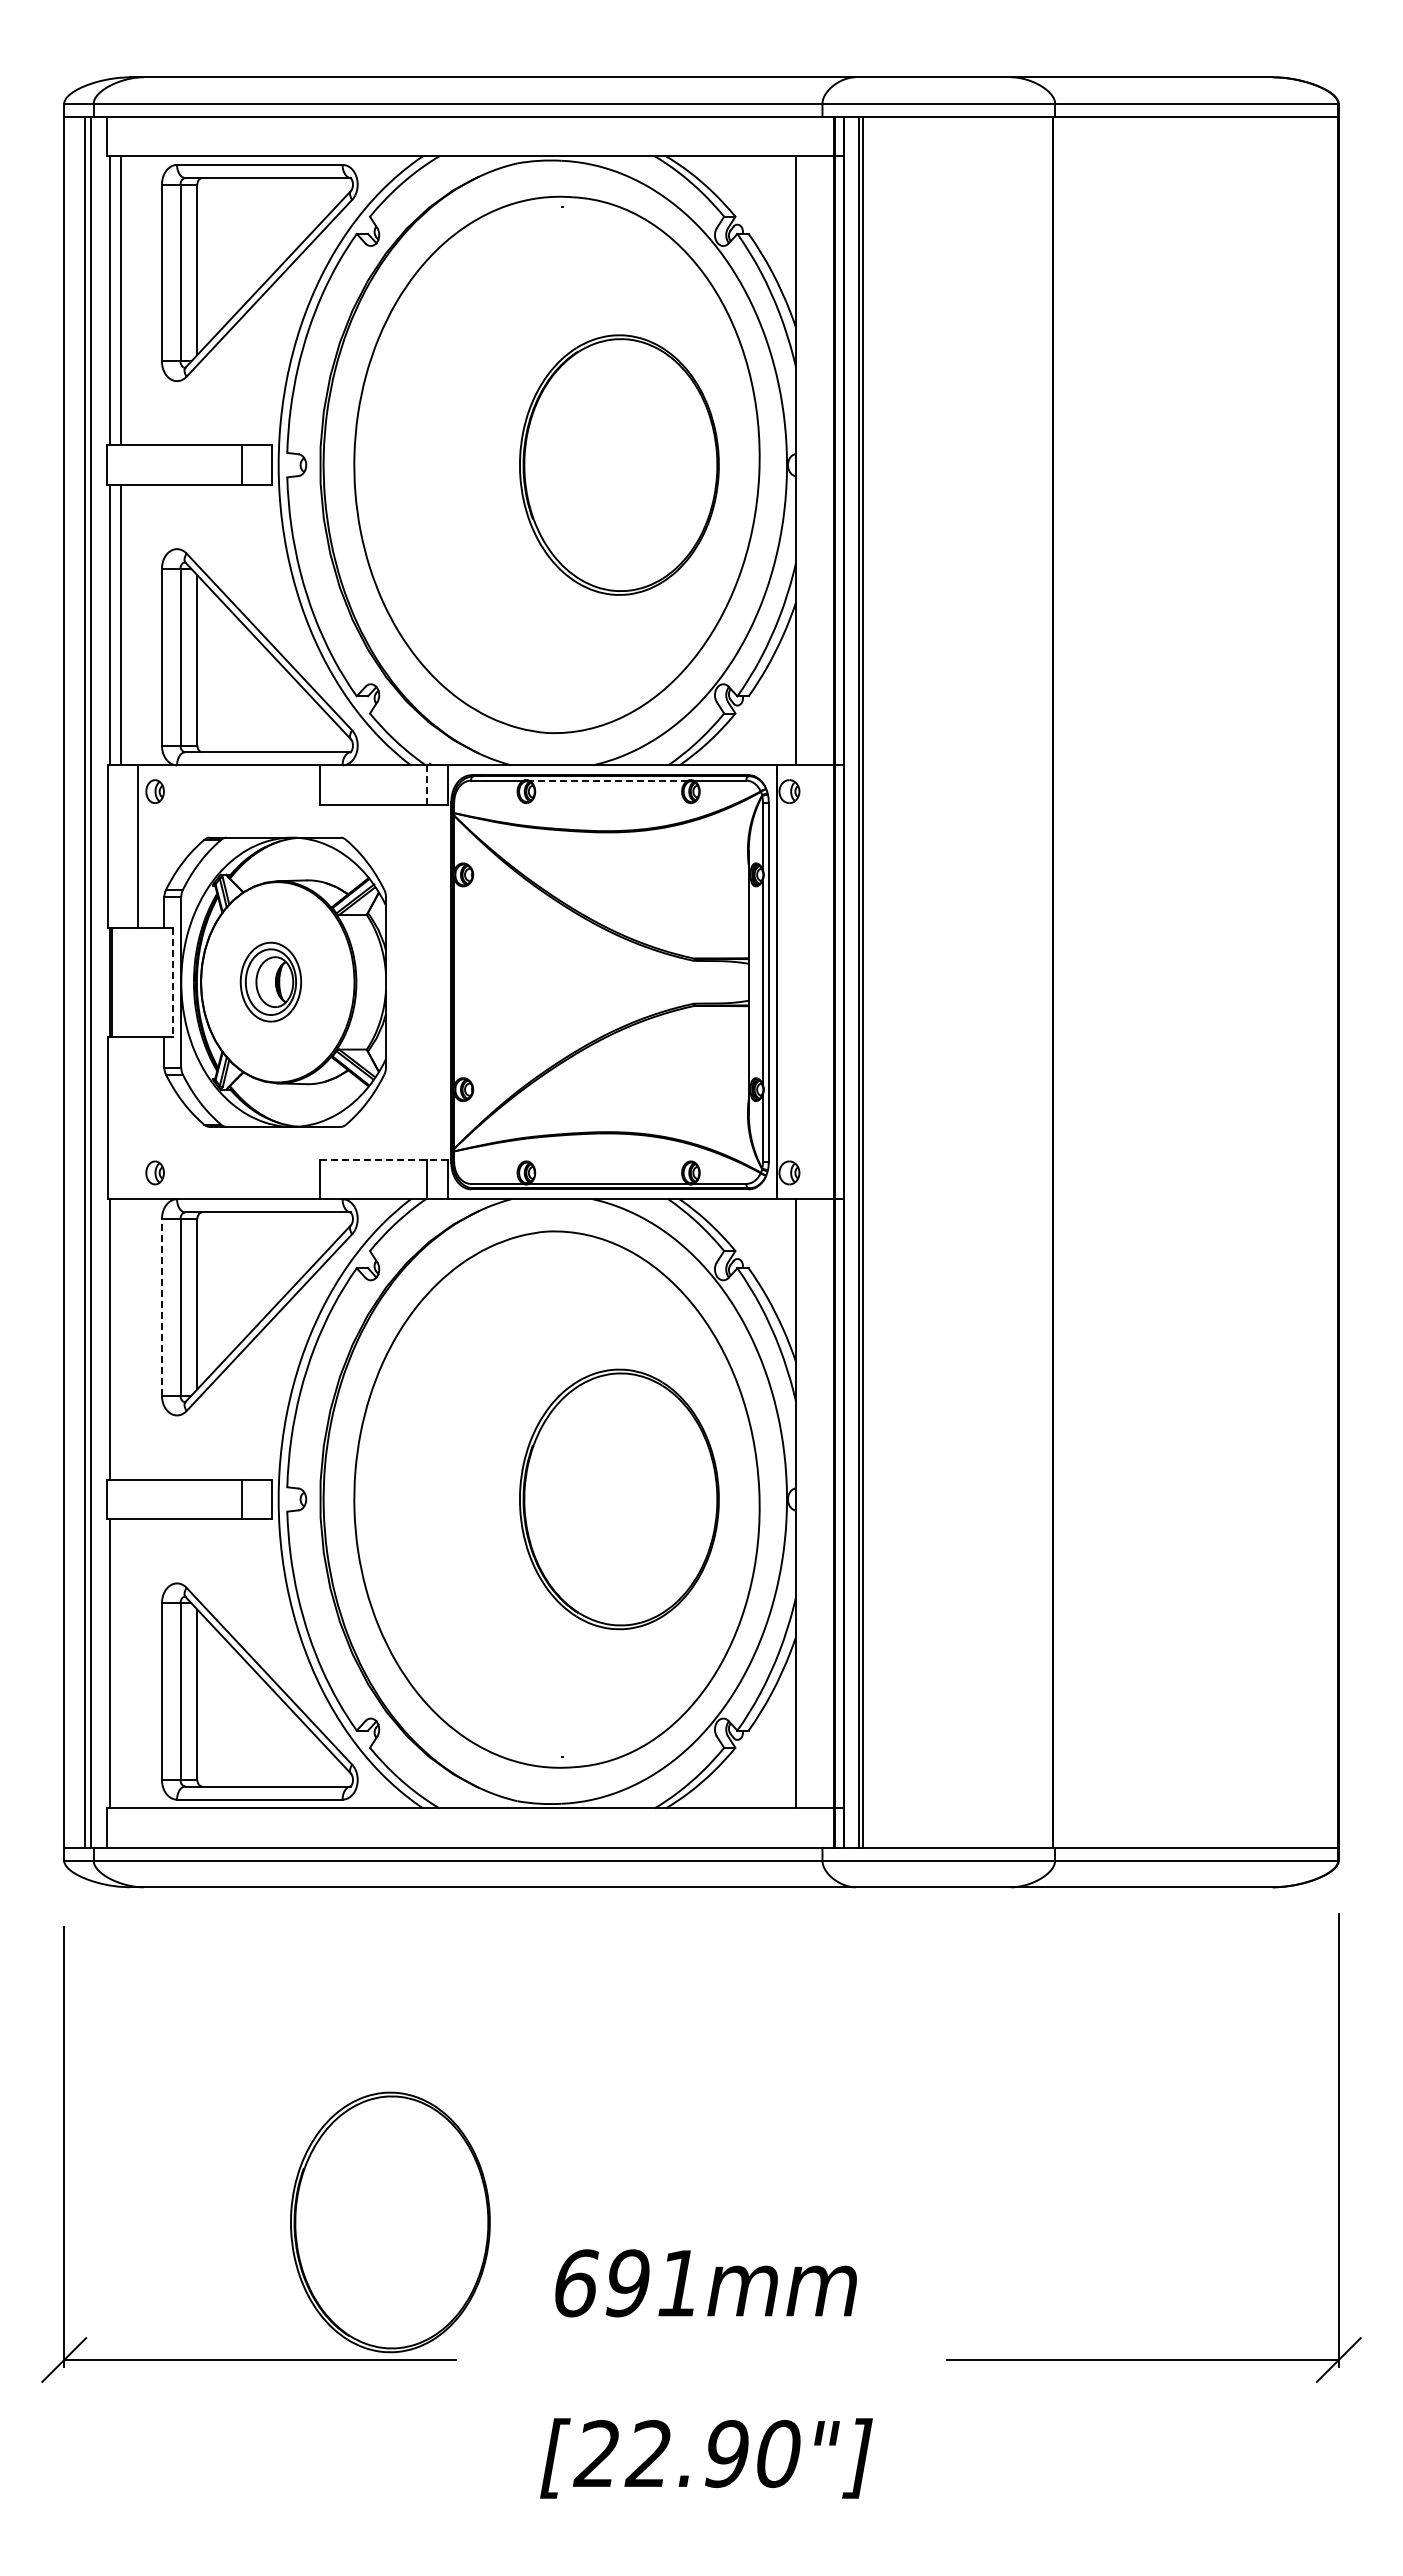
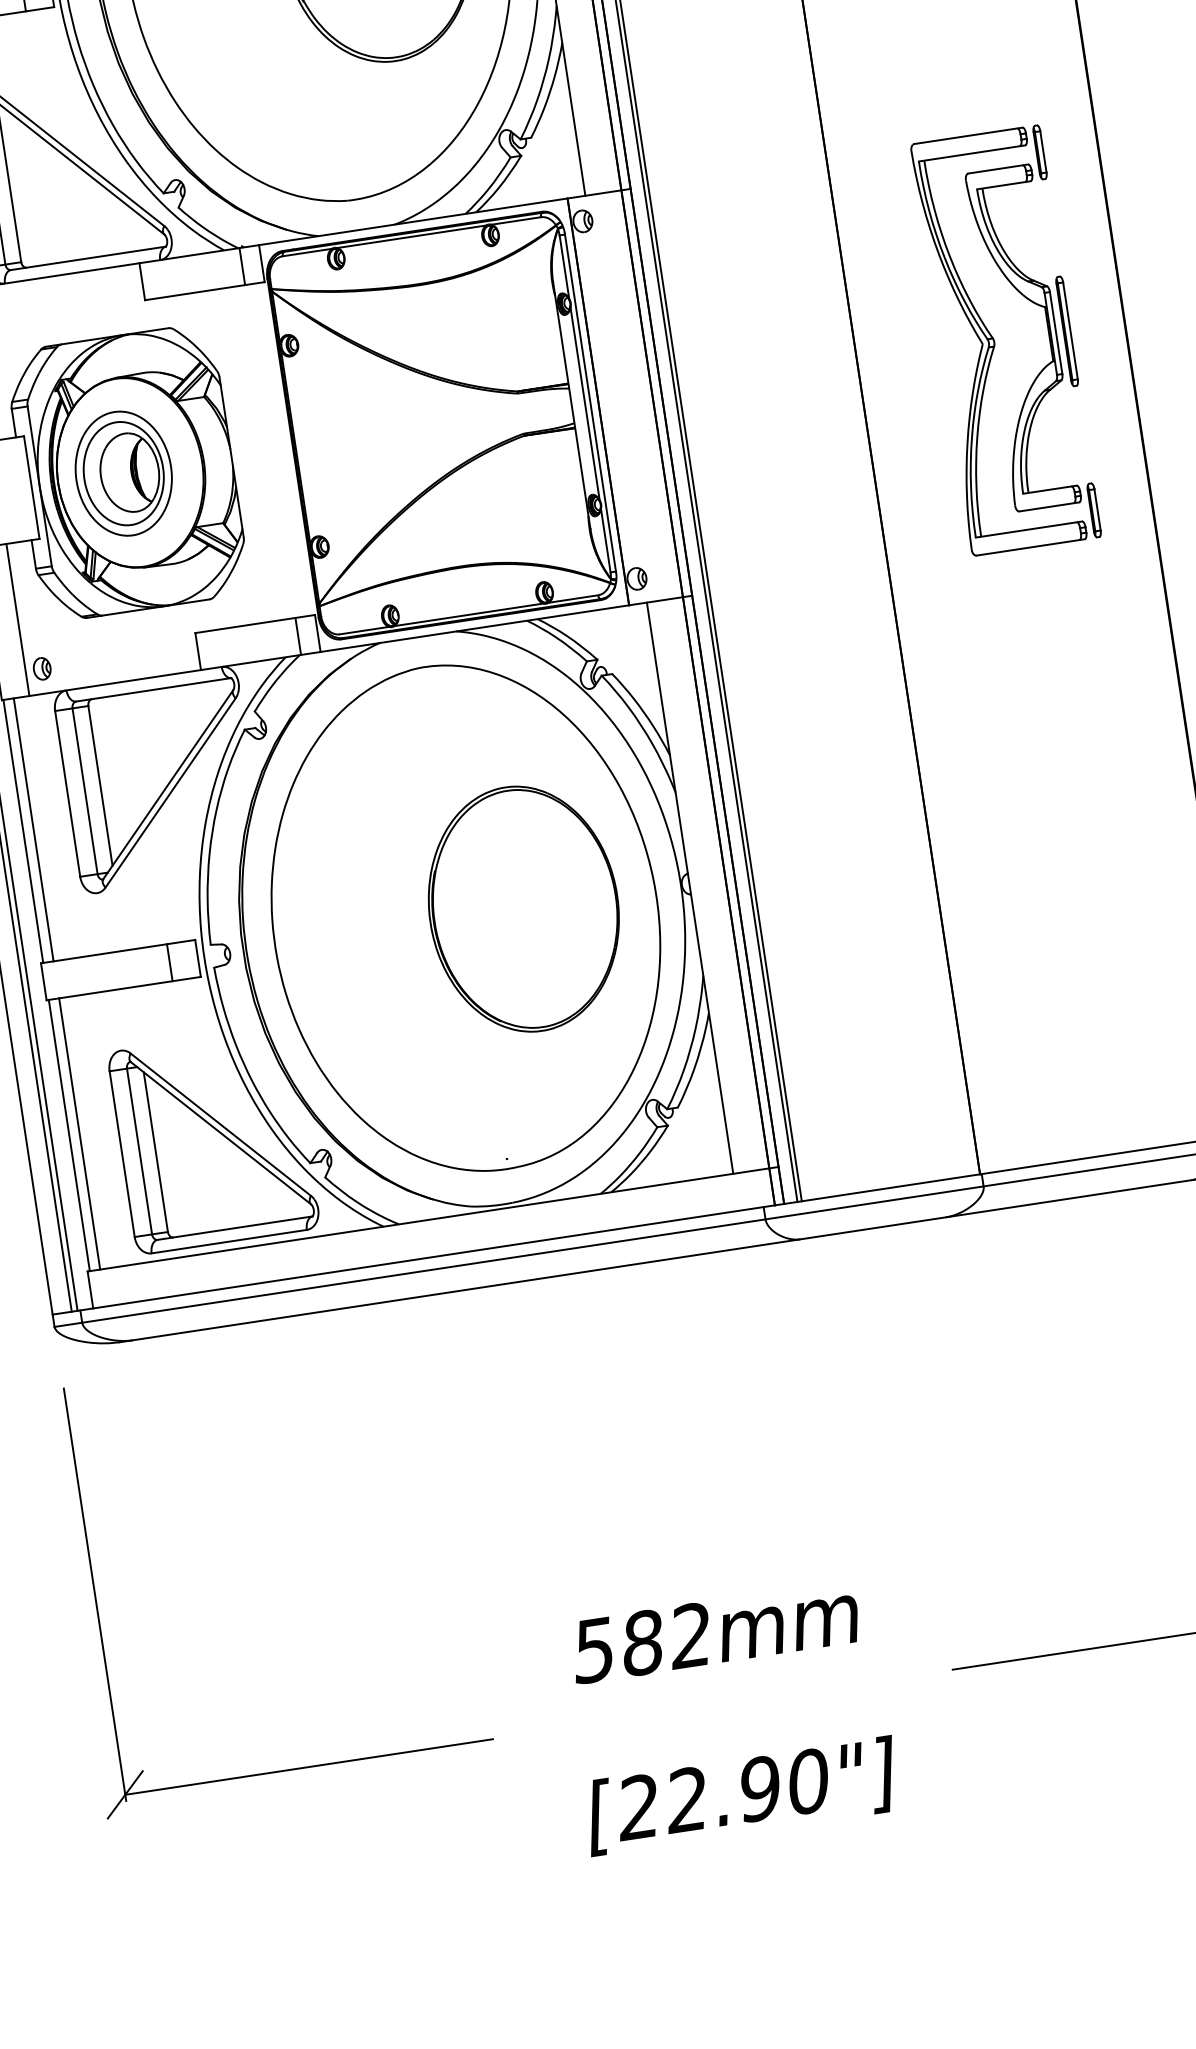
line: (608, 780) -> (411, 236), dashed -> solid
line: (427, 785) -> (242, 266), dashed -> solid
part: (270, 981) -> (123, 473), size x1.67
line: (172, 982) -> (31, 487), dashed -> solid
part: (1200, 982) -> (995, 342), added
line: (137, 1118) -> (17, 620), added
line: (384, 1159) -> (255, 623), dashed -> solid
line: (161, 1306) -> (67, 793), dashed -> solid
line: (120, 1339) -> (33, 829), added
line: (120, 1663) -> (79, 1133), added
part: (390, 2222) -> (411, 1619), removed
text: (625, 2283) -> (640, 1643), 691mm -> 582mm

